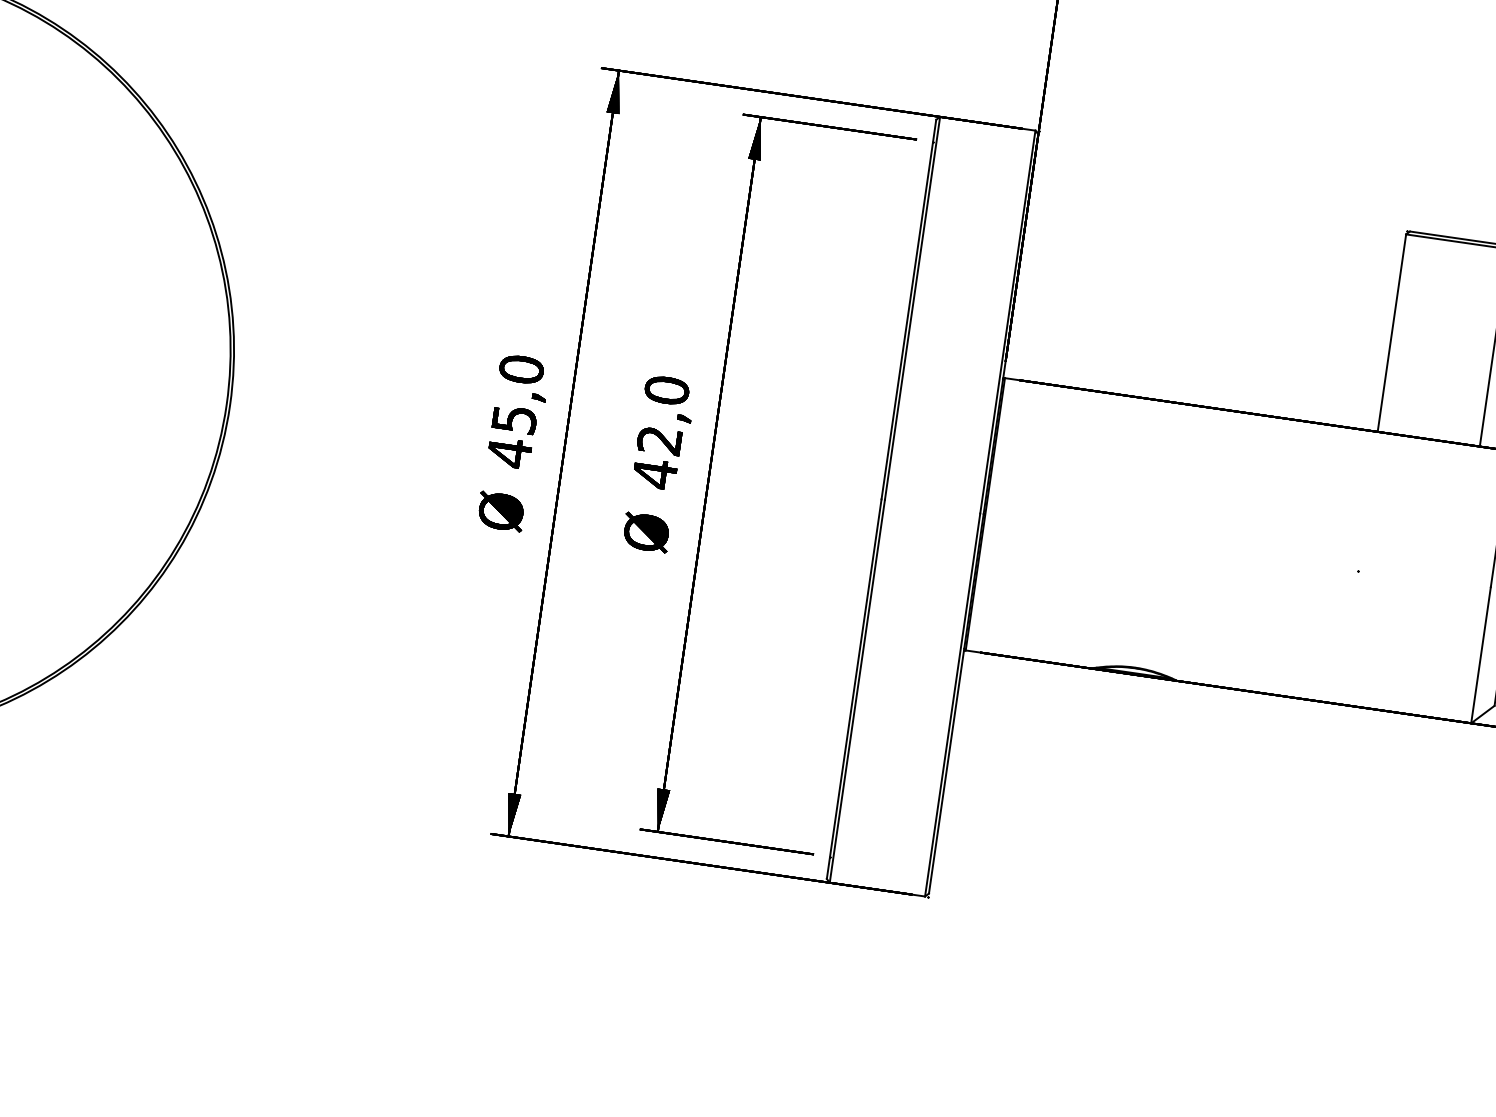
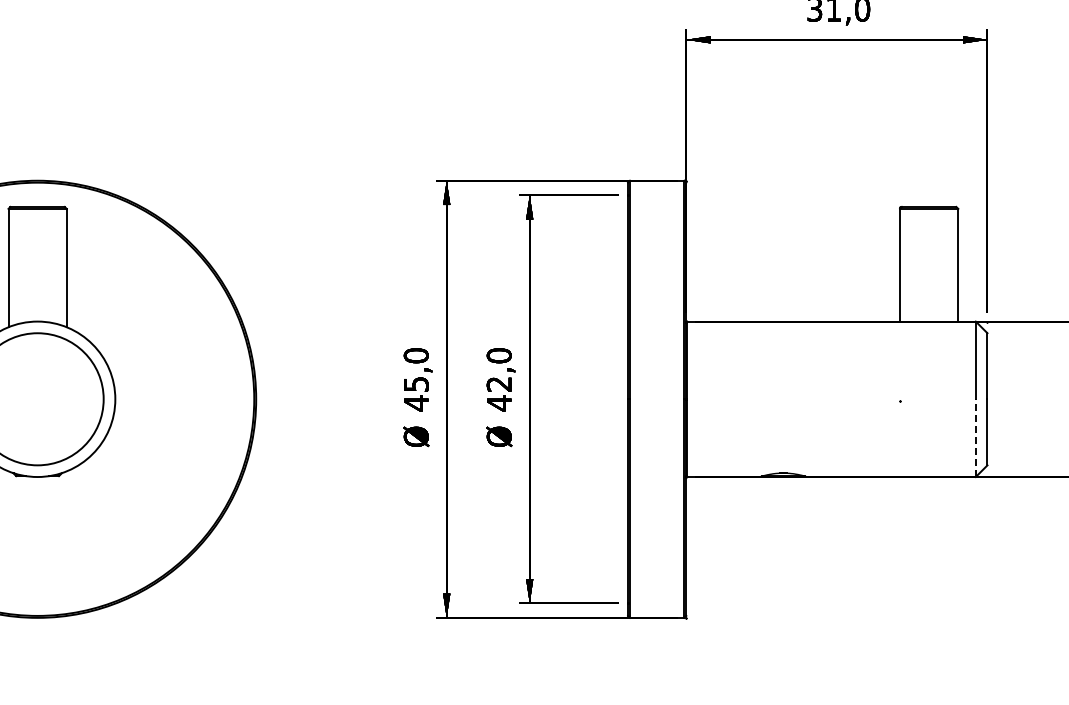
line: (1480, 655) -> (975, 438), solid -> dashed

